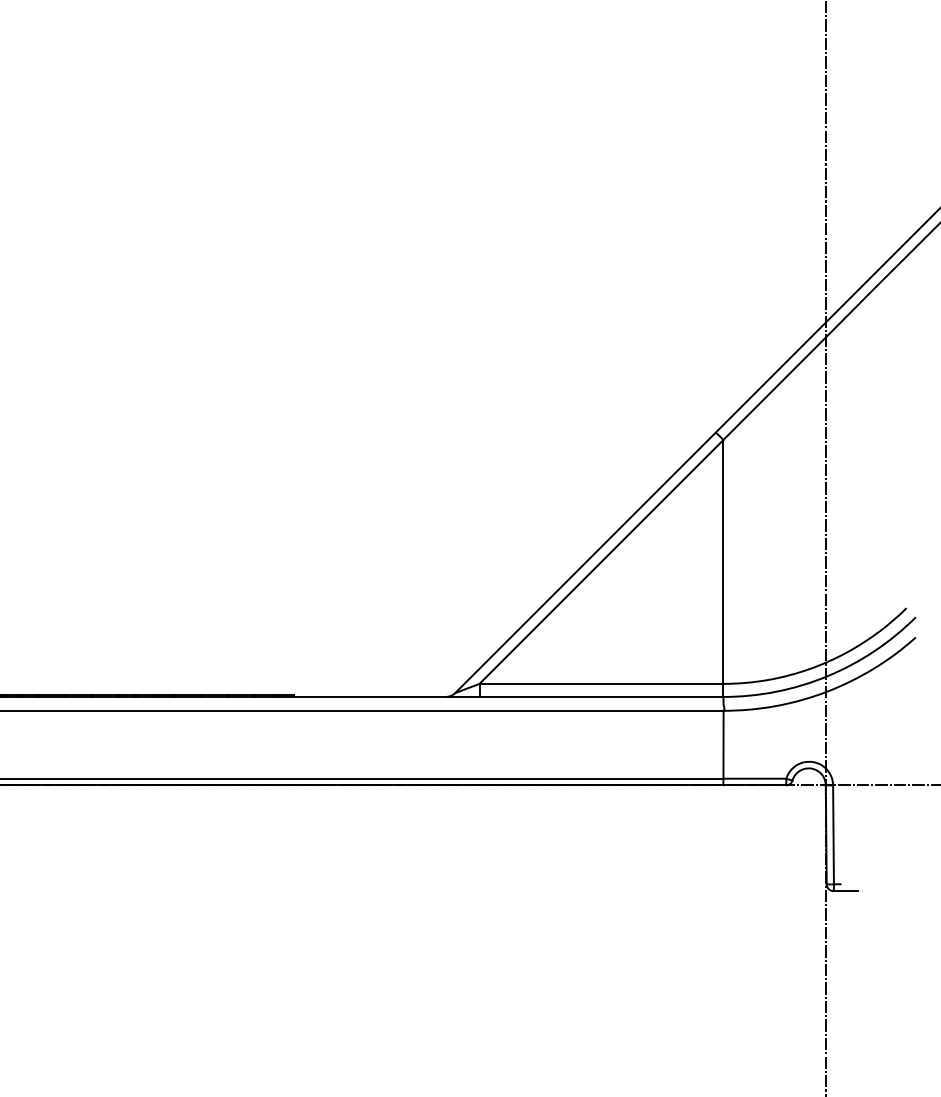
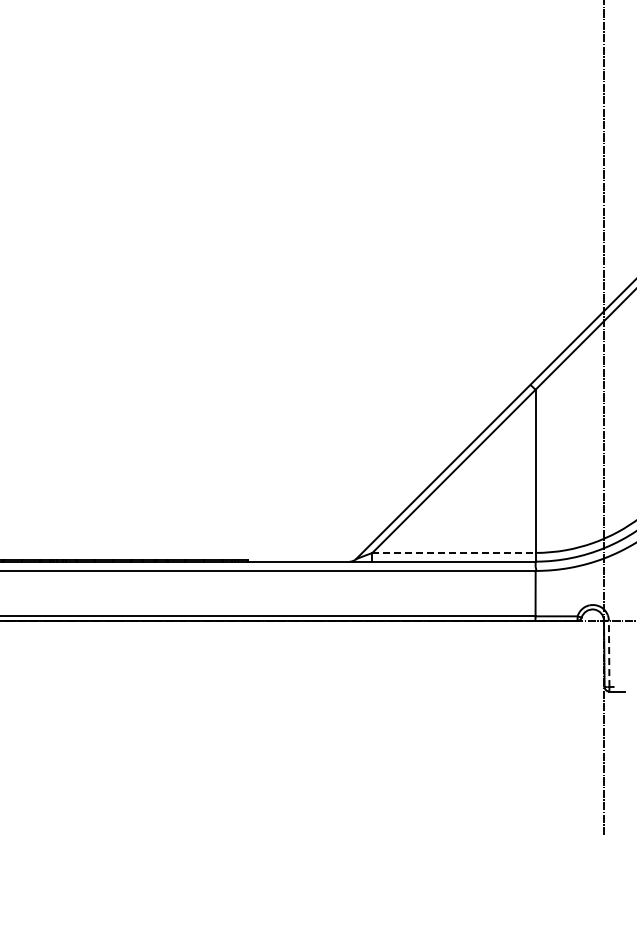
line: (600, 683) -> (453, 552), solid -> dashed
line: (834, 834) -> (609, 653), solid -> dashed

